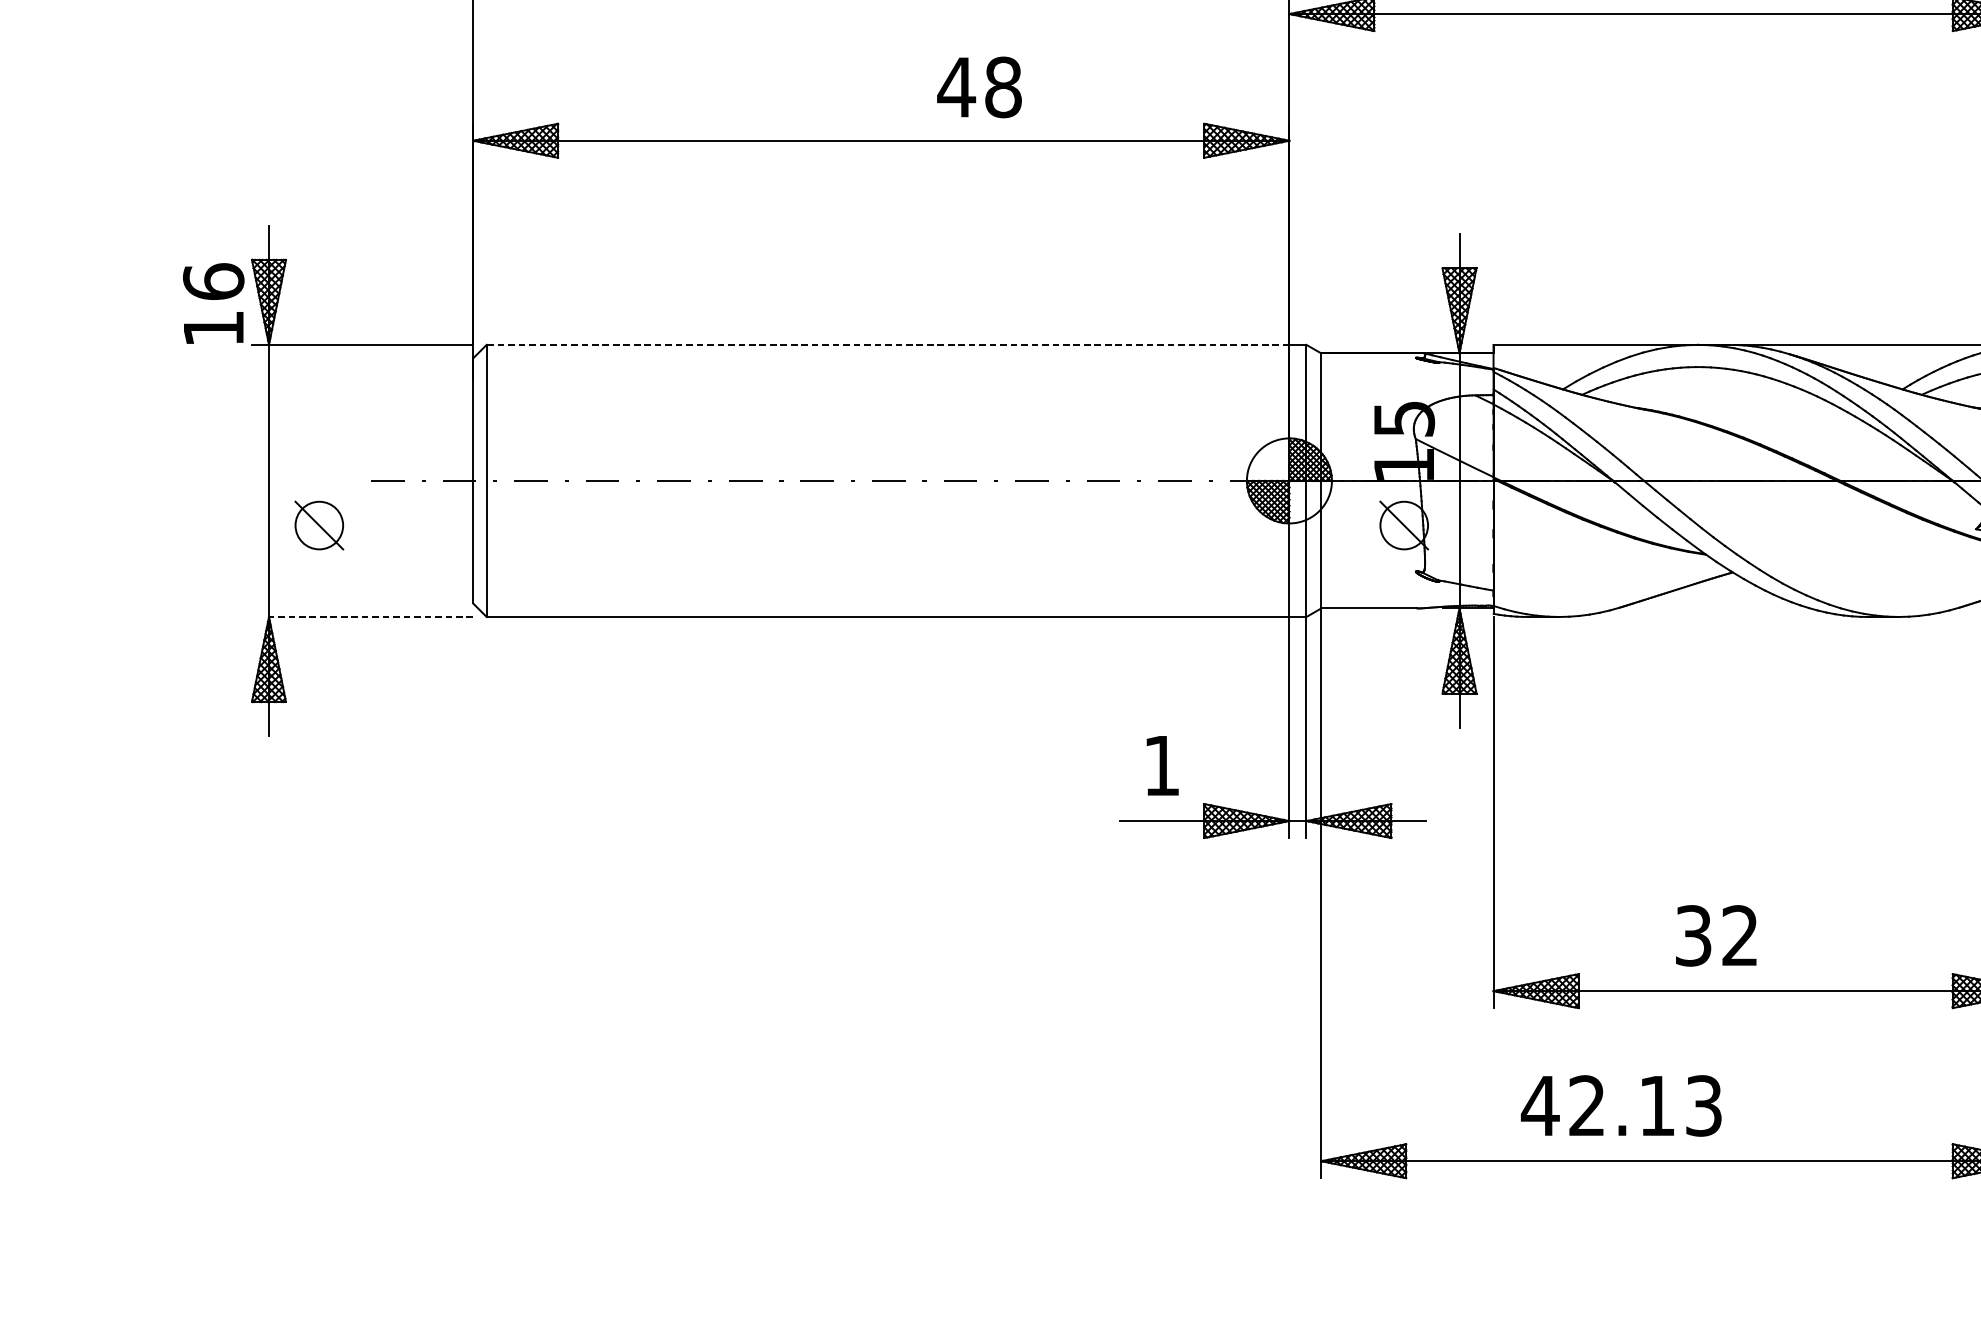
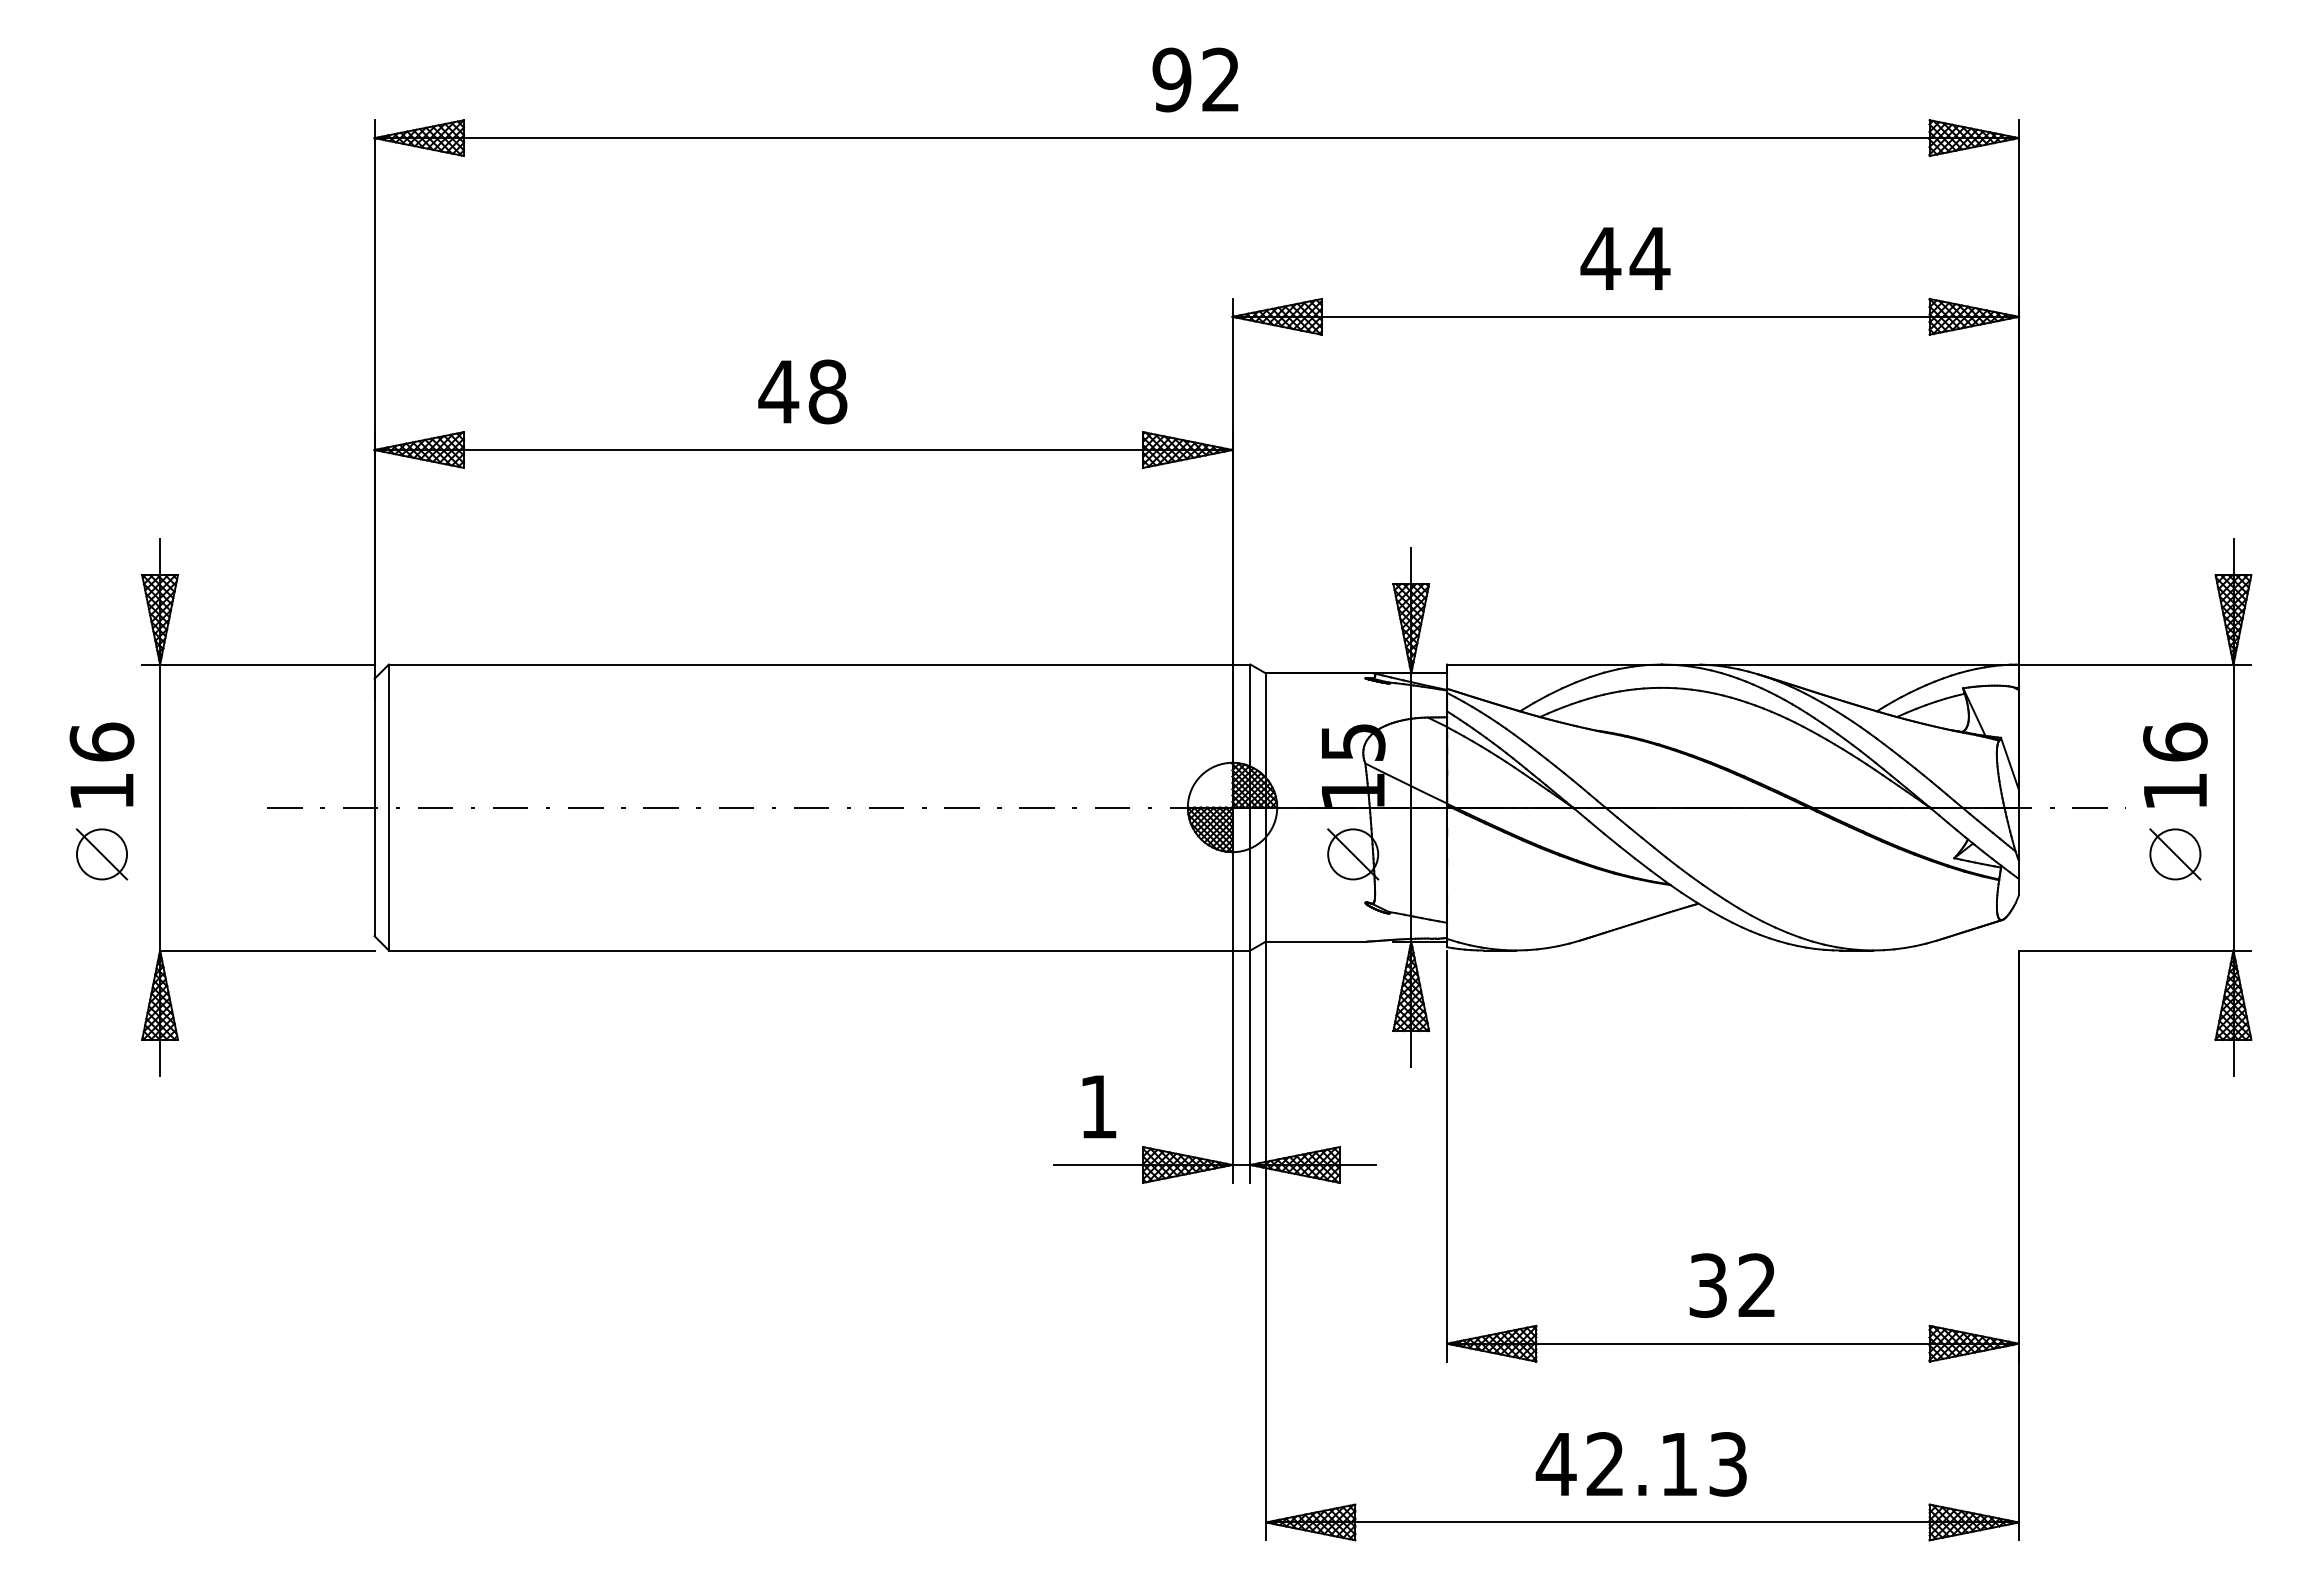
text: (979, 87) -> (802, 391), moved
text: (213, 302) -> (101, 764), moved
line: (887, 344) -> (810, 664), dashed -> solid
part: (318, 525) -> (101, 854), moved
line: (370, 616) -> (266, 950), dashed -> solid
text: (1715, 935) -> (1731, 1285), moved
text: (1620, 1106) -> (1640, 1464), moved

